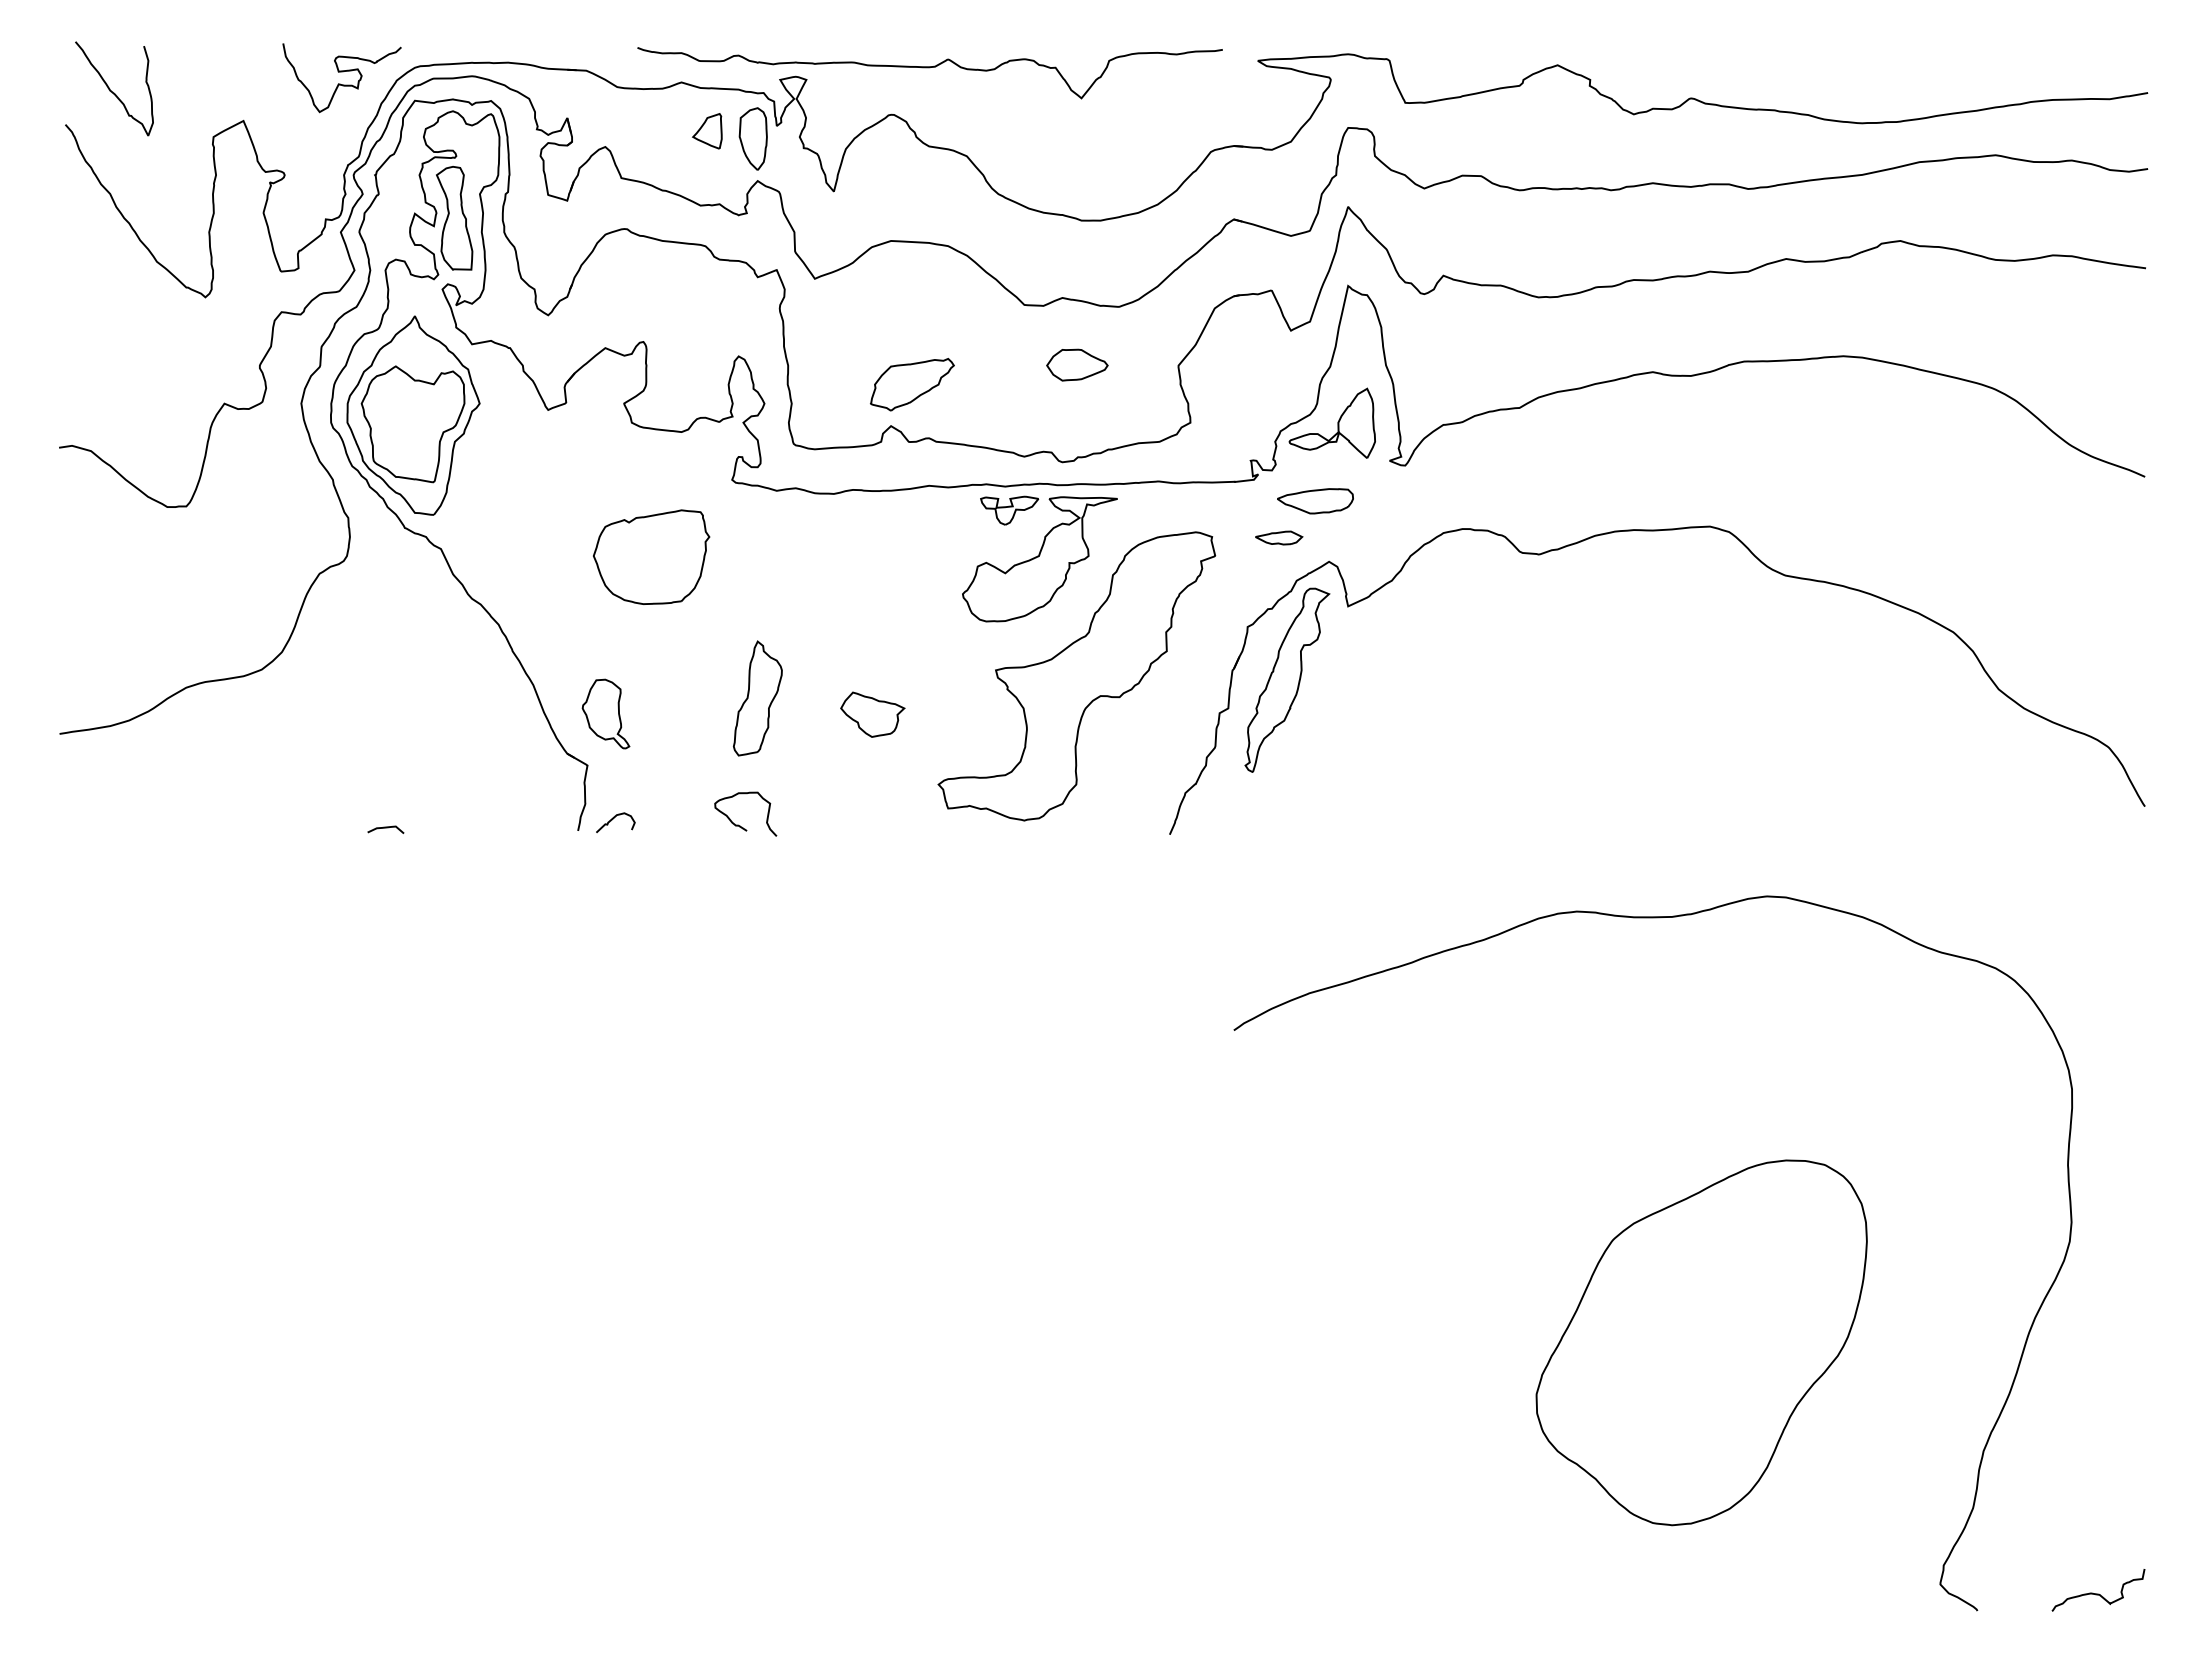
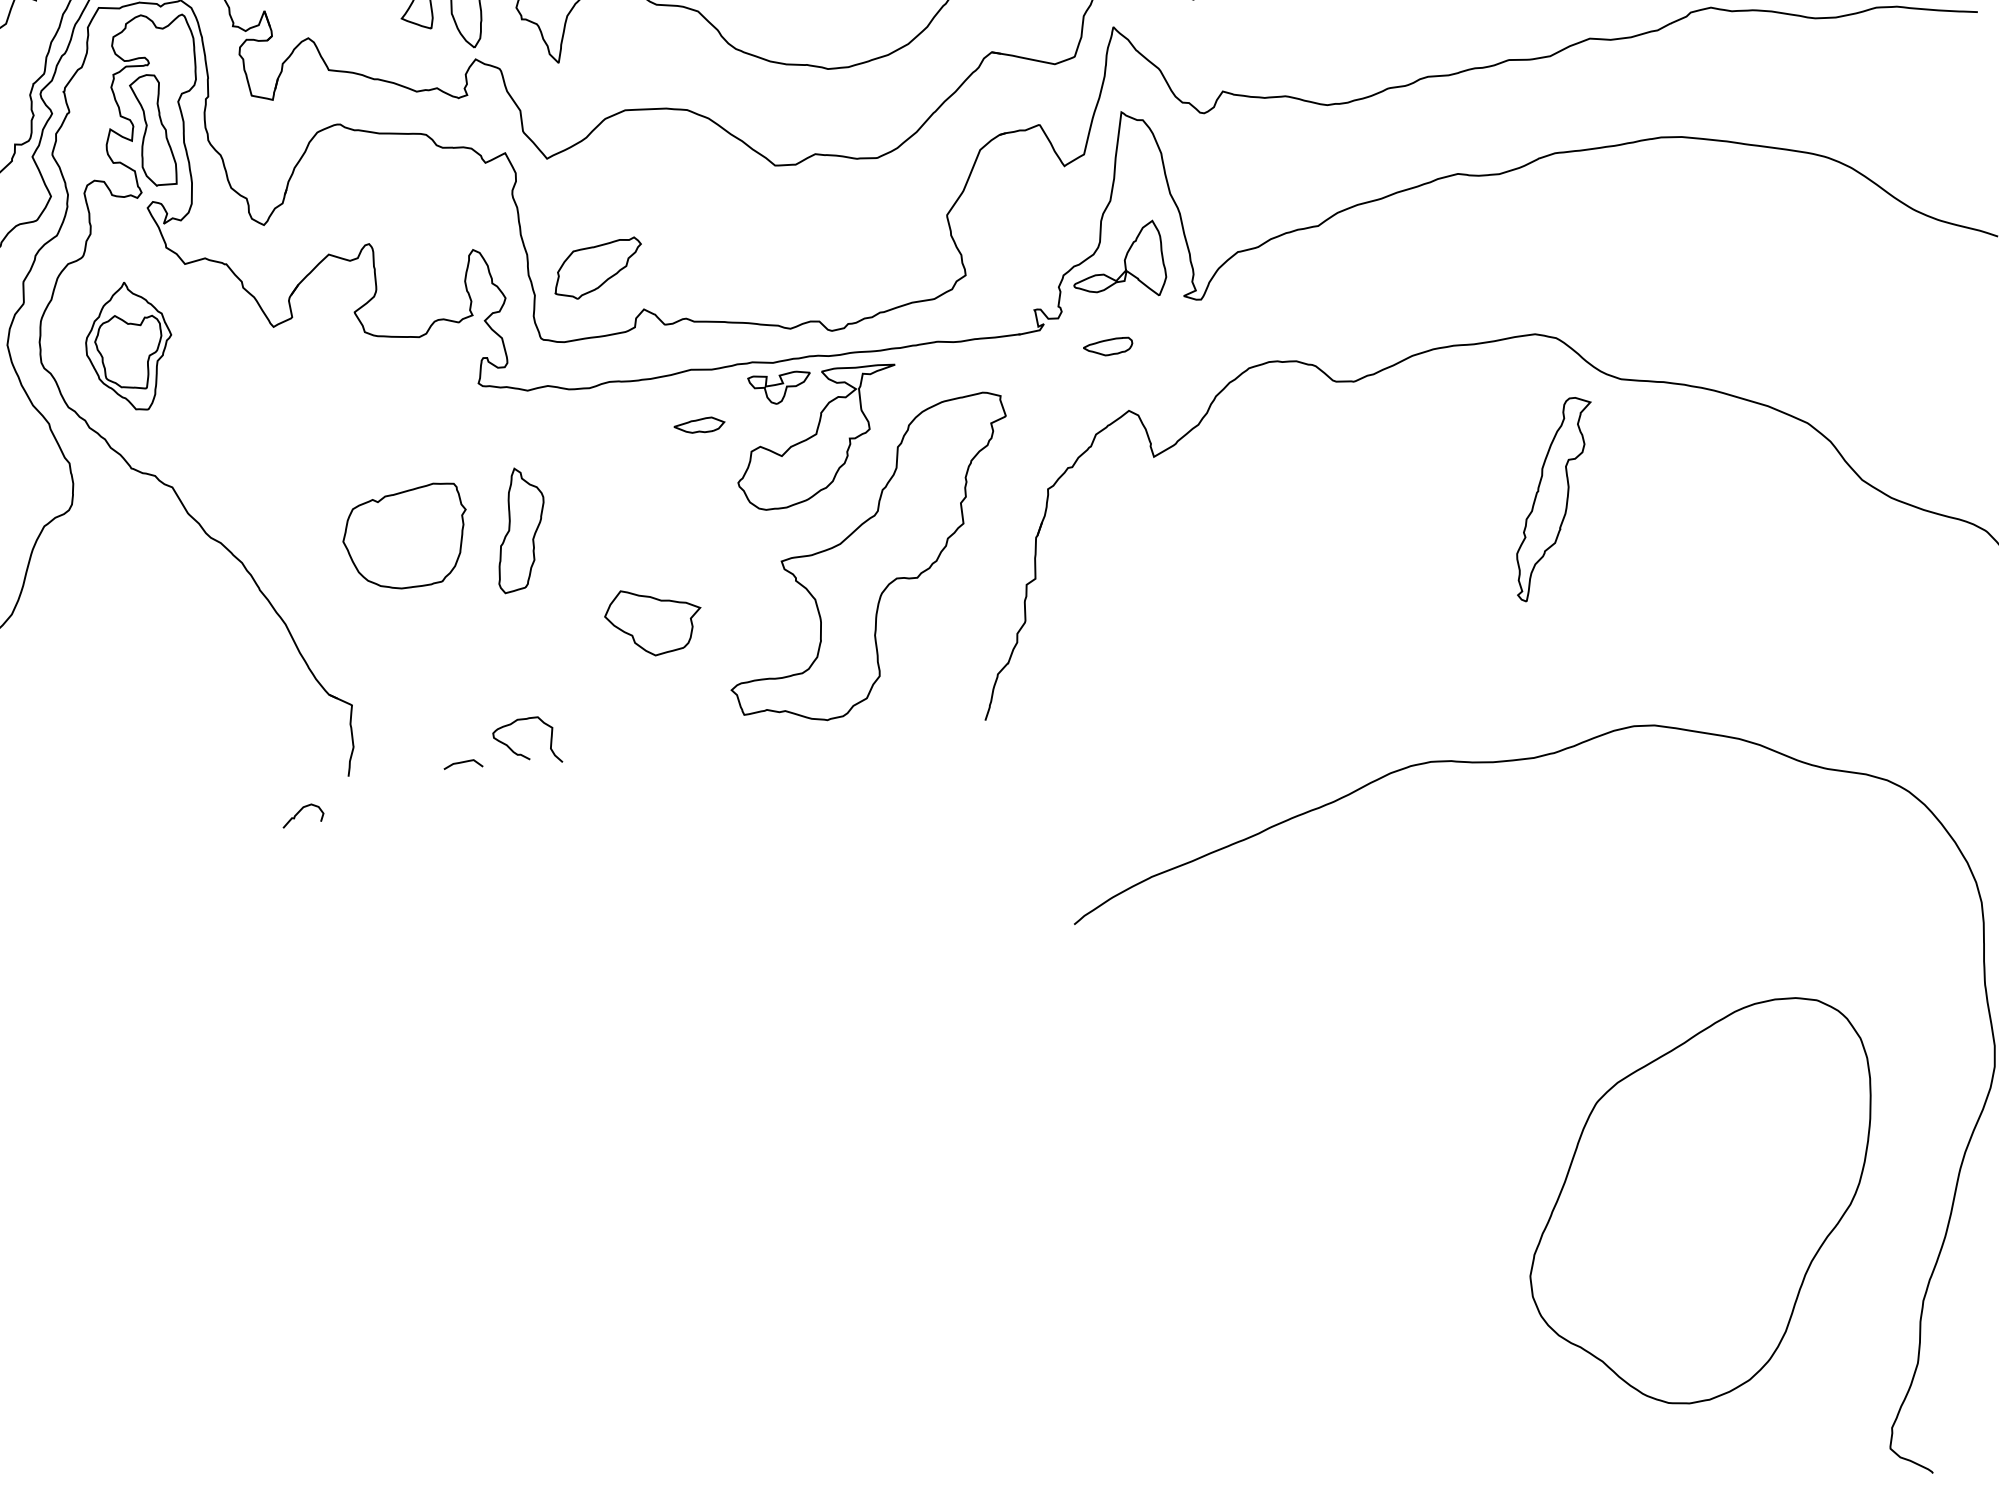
part: (1077, 364) -> (838, 224), removed
part: (912, 384) -> (598, 268), moved
part: (413, 415) -> (129, 346), size x0.6
part: (1315, 501) -> (1108, 347), size x0.6
part: (1279, 537) -> (699, 425), moved
part: (651, 556) -> (405, 536), moved
part: (1287, 679) -> (1554, 498), moved
part: (757, 698) -> (519, 529), moved
part: (605, 713) -> (366, 647), removed
part: (872, 714) -> (653, 621), size x1.4
curve: (613, 819) -> (300, 812), moved
curve: (385, 828) -> (462, 763), moved
part: (1701, 1342) -> (1702, 1203), moved

